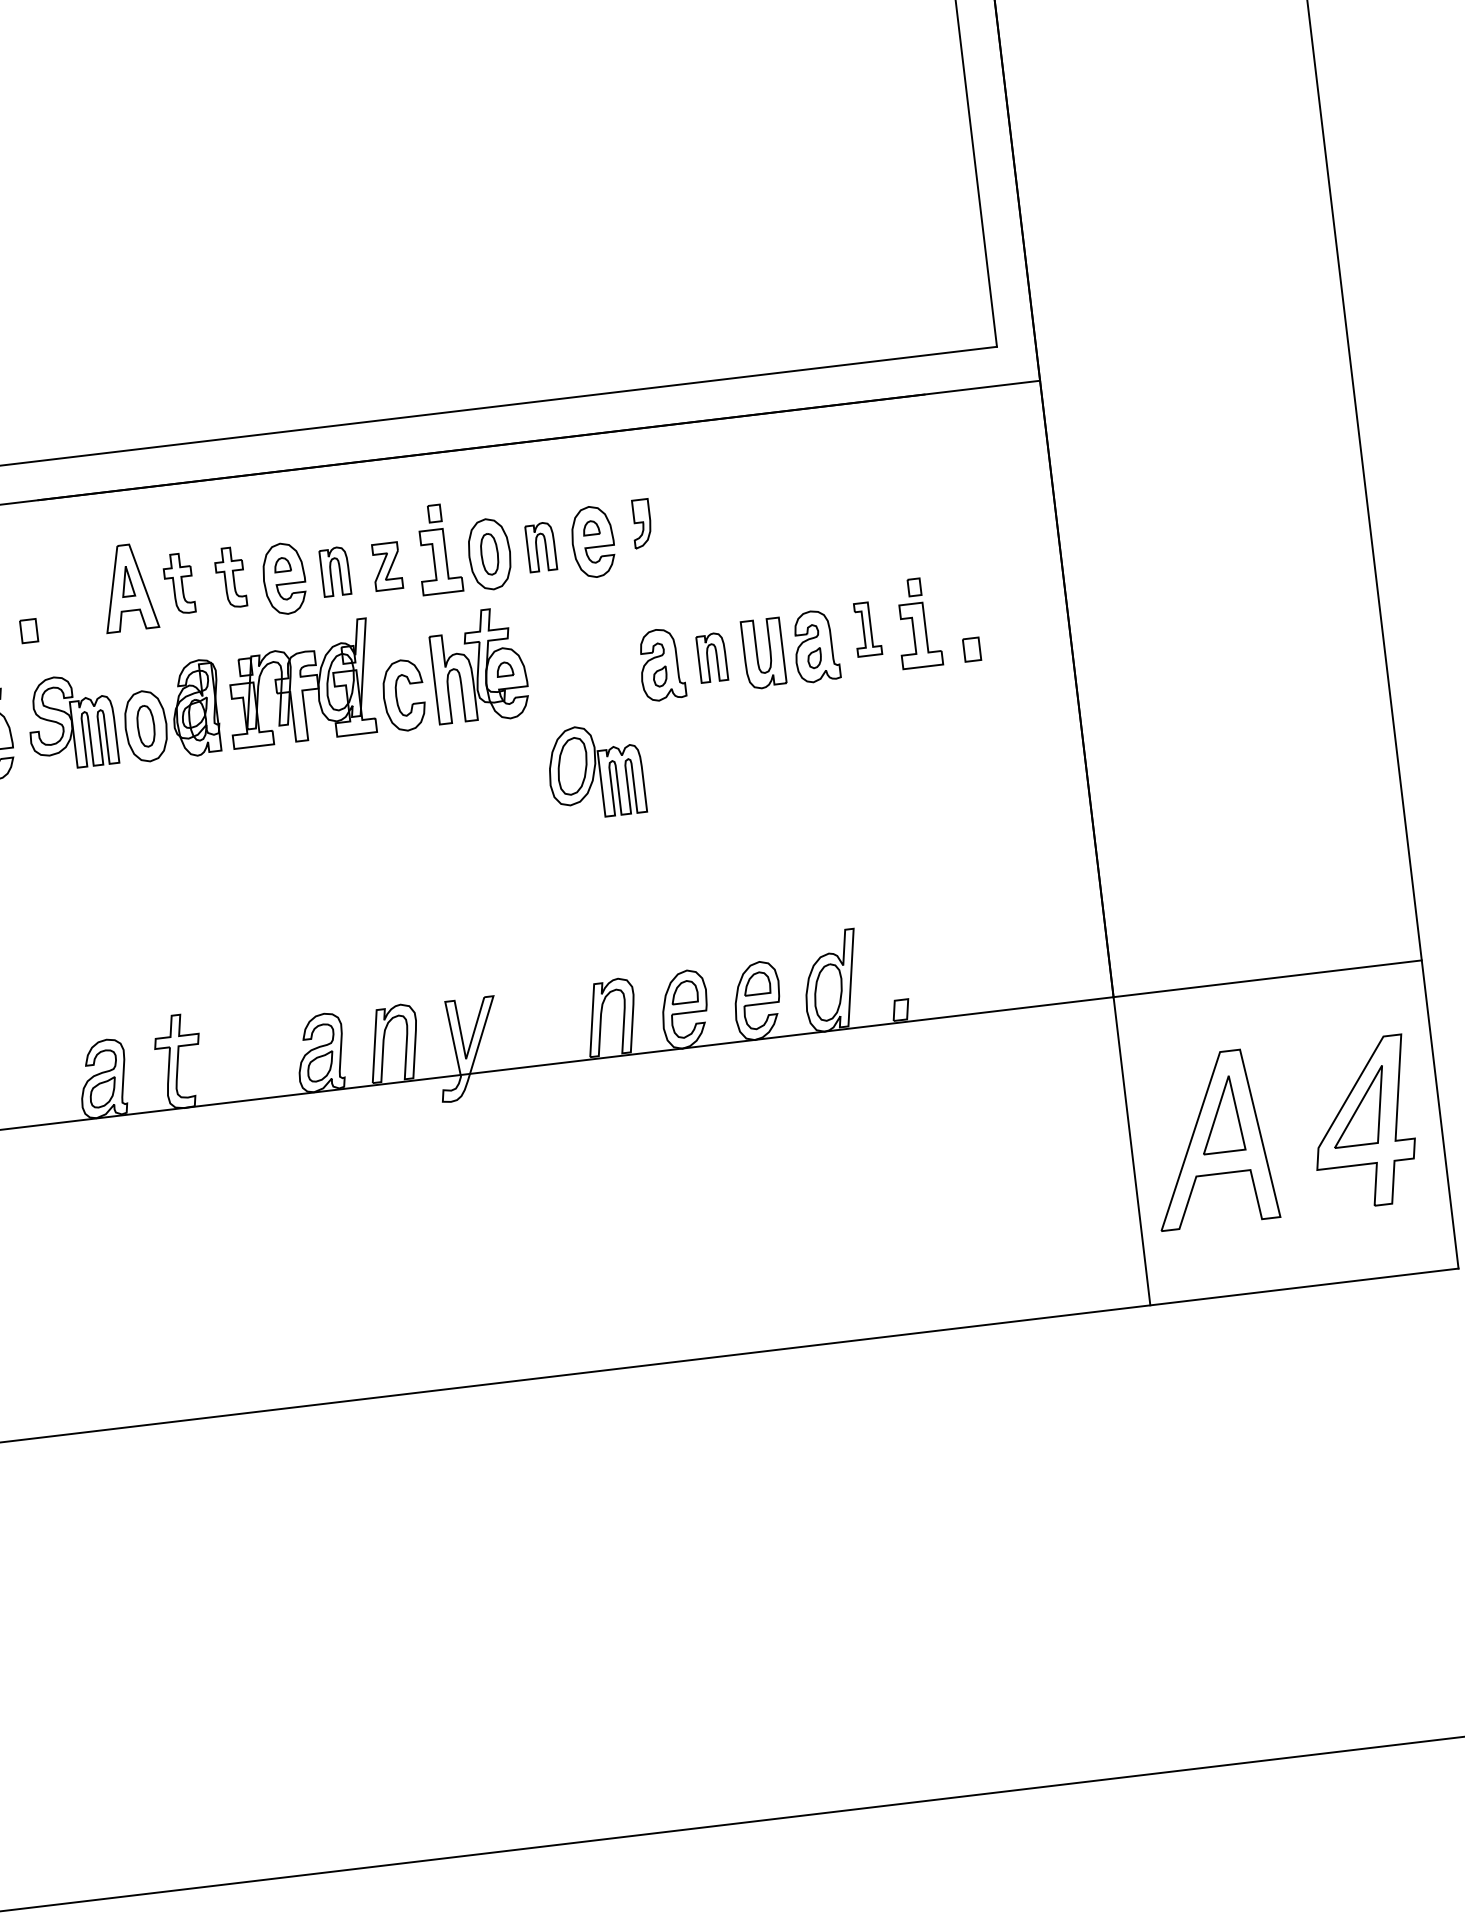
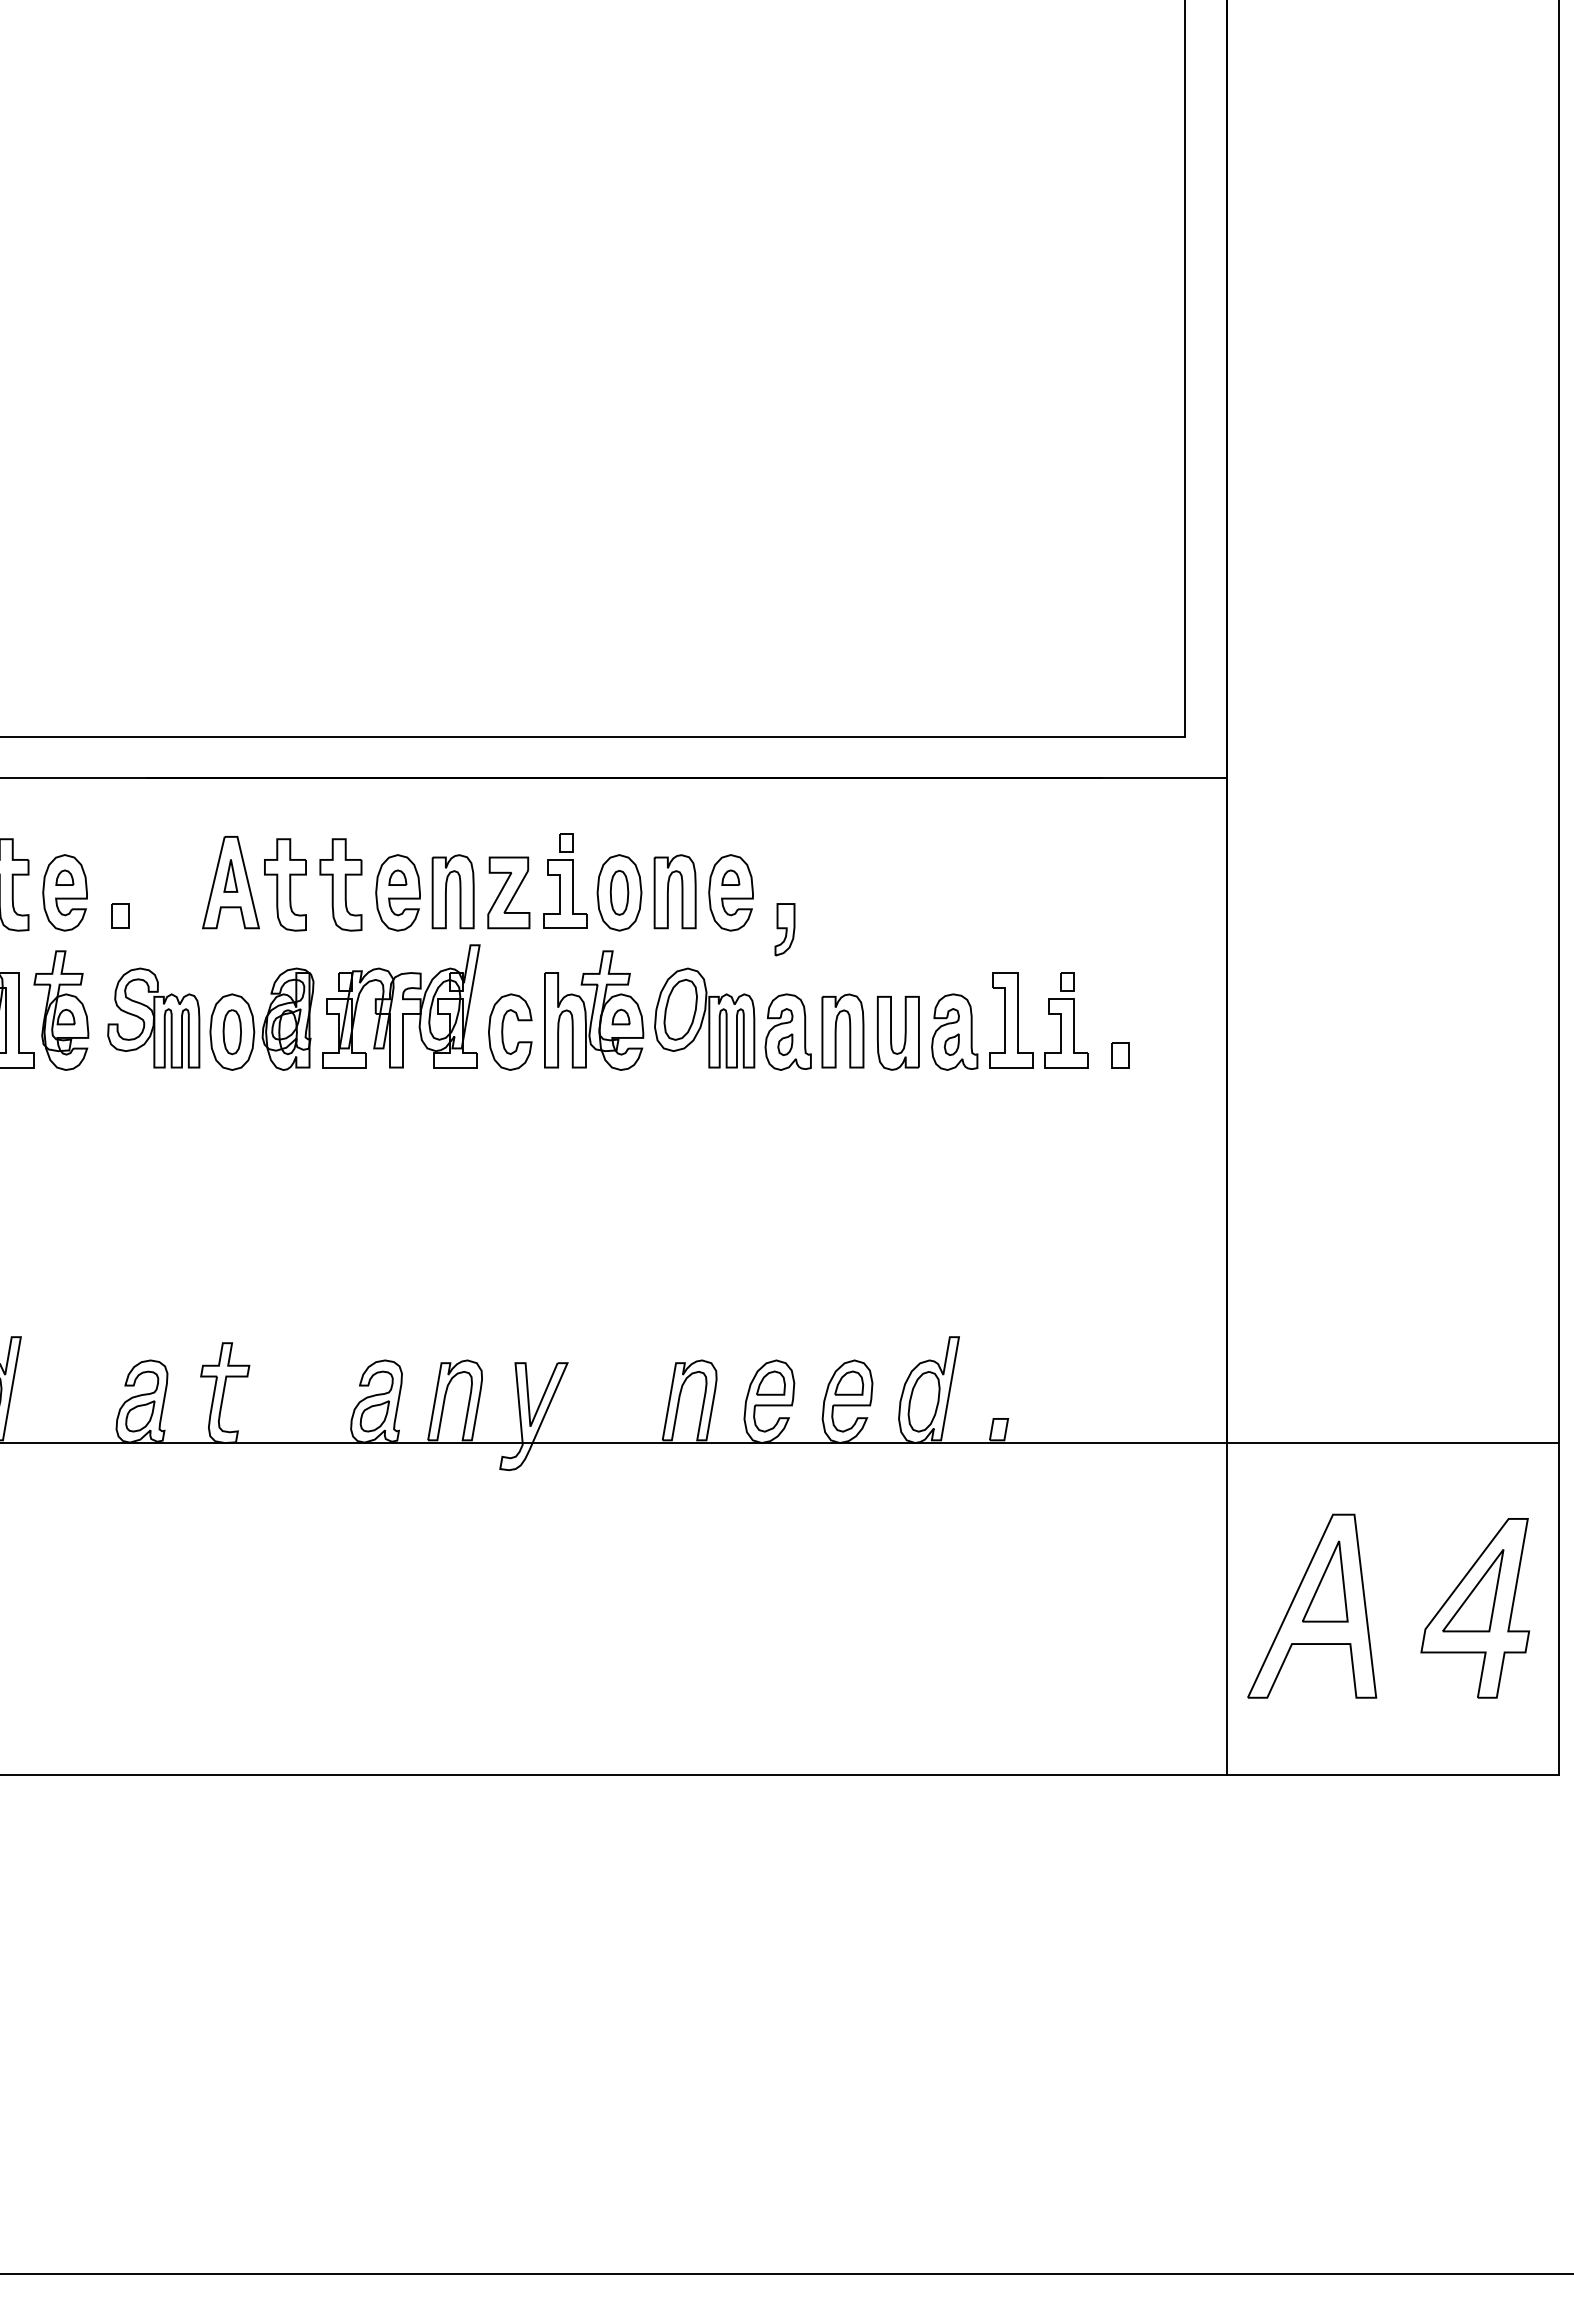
part: (641, 523) -> (784, 929), moved
part: (540, 546) -> (674, 891), size x1.43
part: (386, 566) -> (508, 892), size x1.43
part: (334, 571) -> (452, 891), size x1.43
part: (230, 577) -> (340, 884), size x1.43
part: (179, 583) -> (285, 884), size x1.43
part: (867, 629) -> (1011, 1020), size x1.67
part: (711, 657) -> (842, 1030), size x1.43
part: (595, 770) -> (704, 1017), moved

